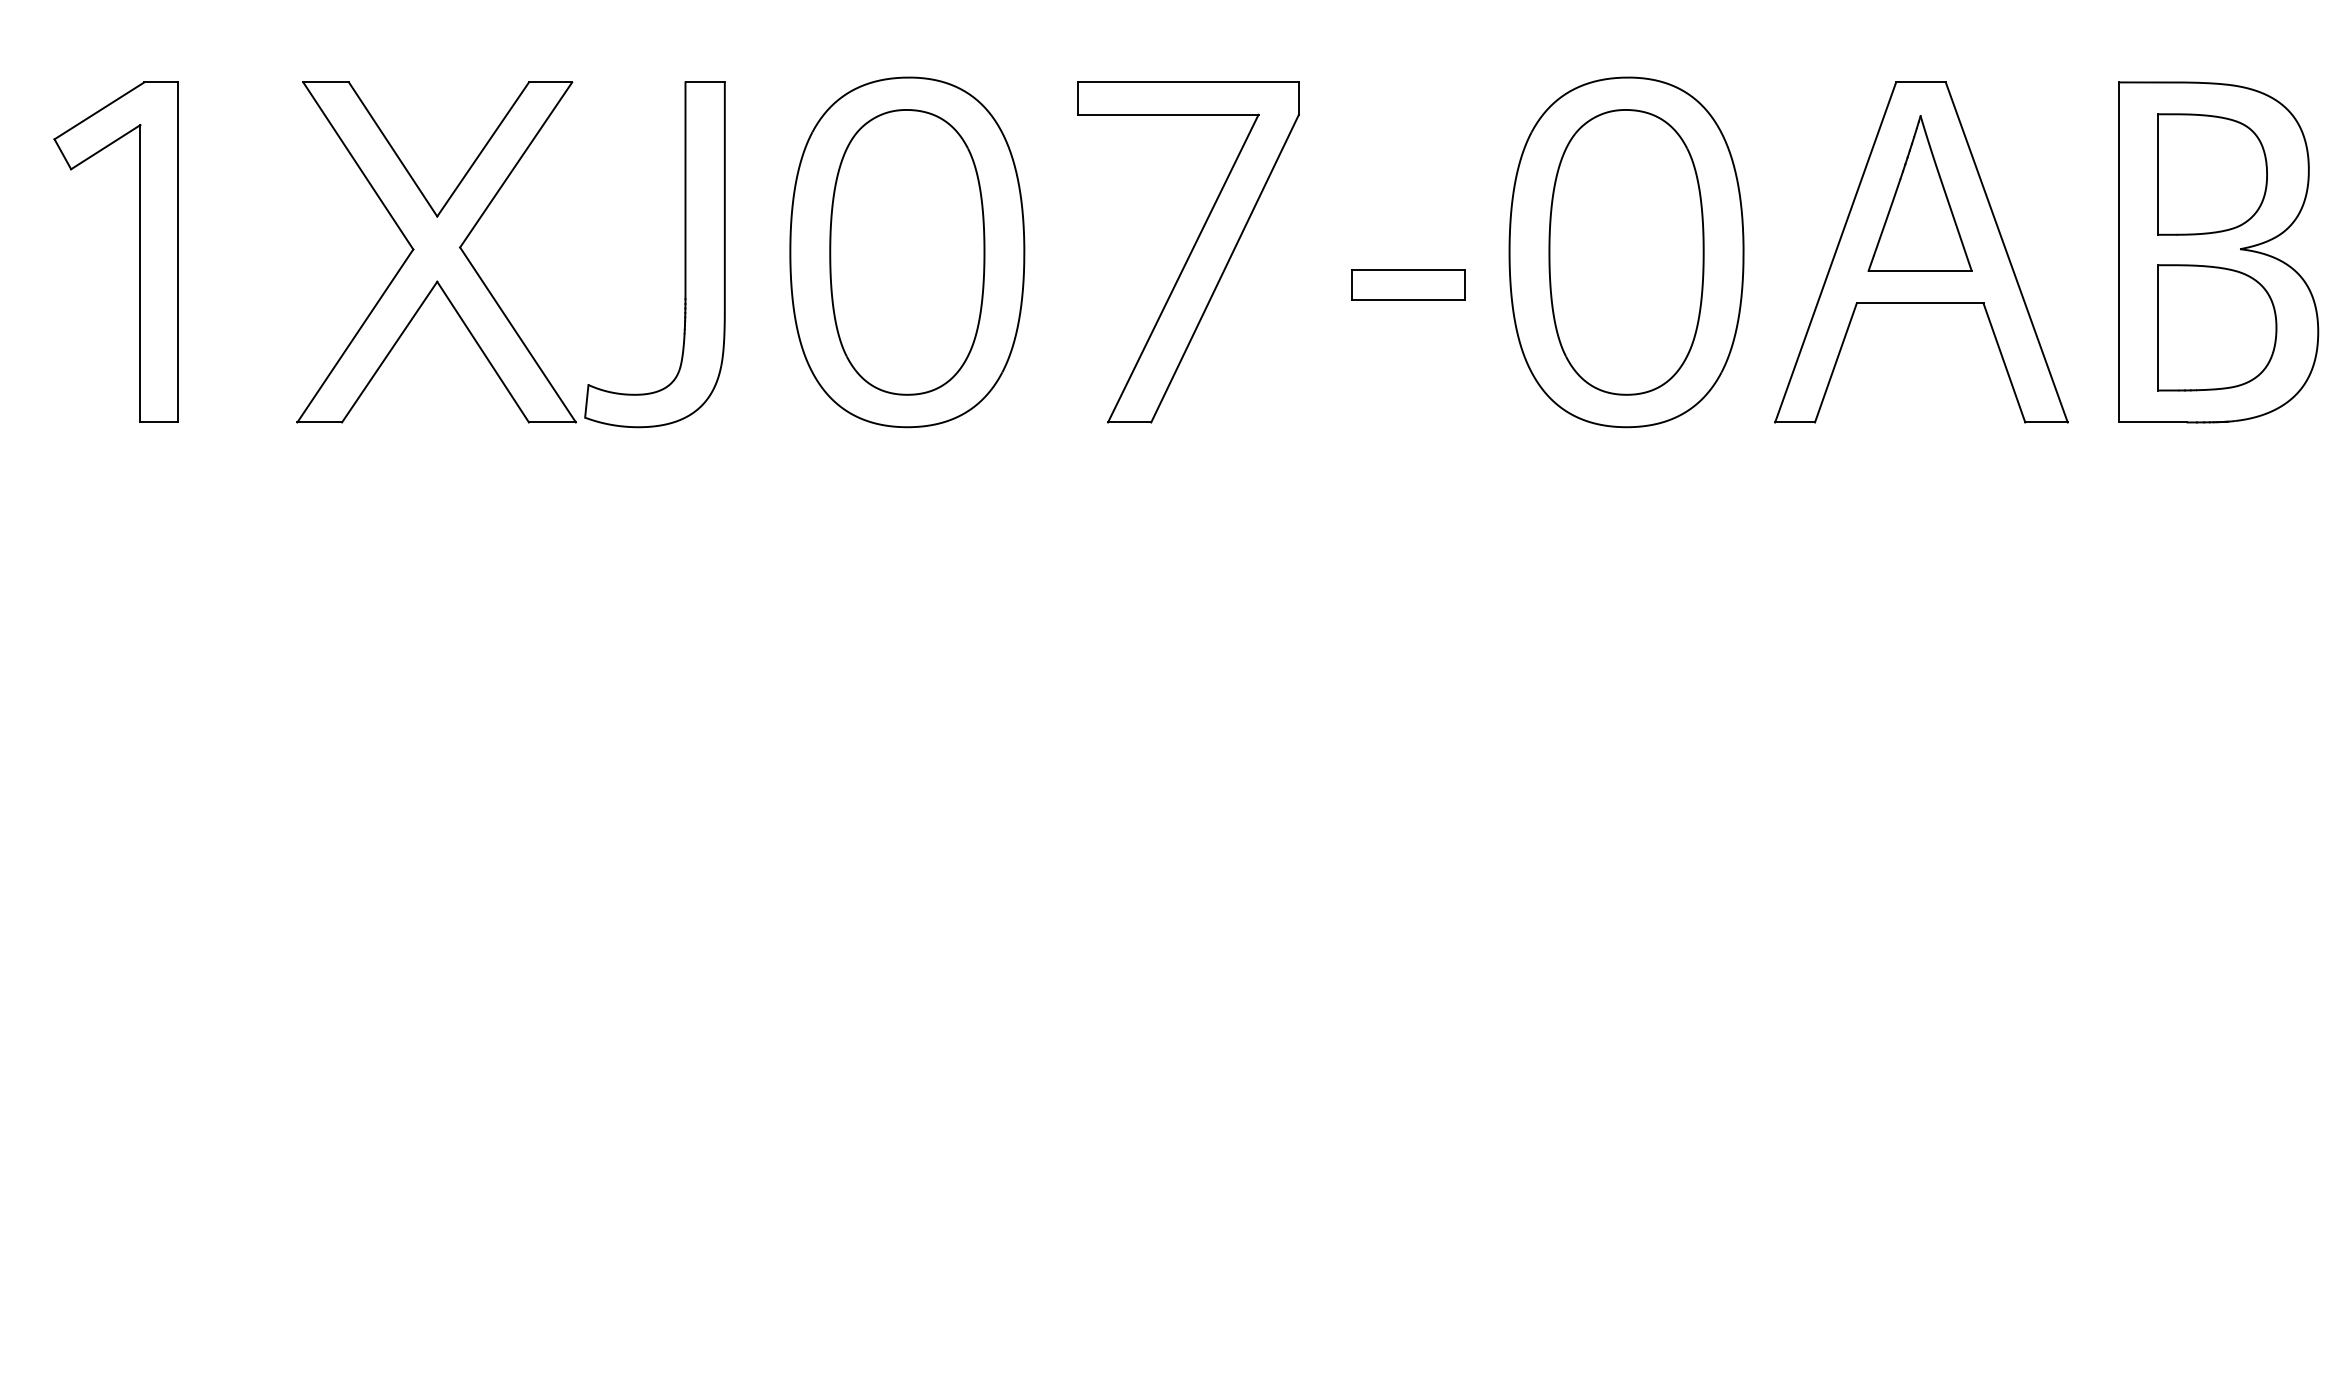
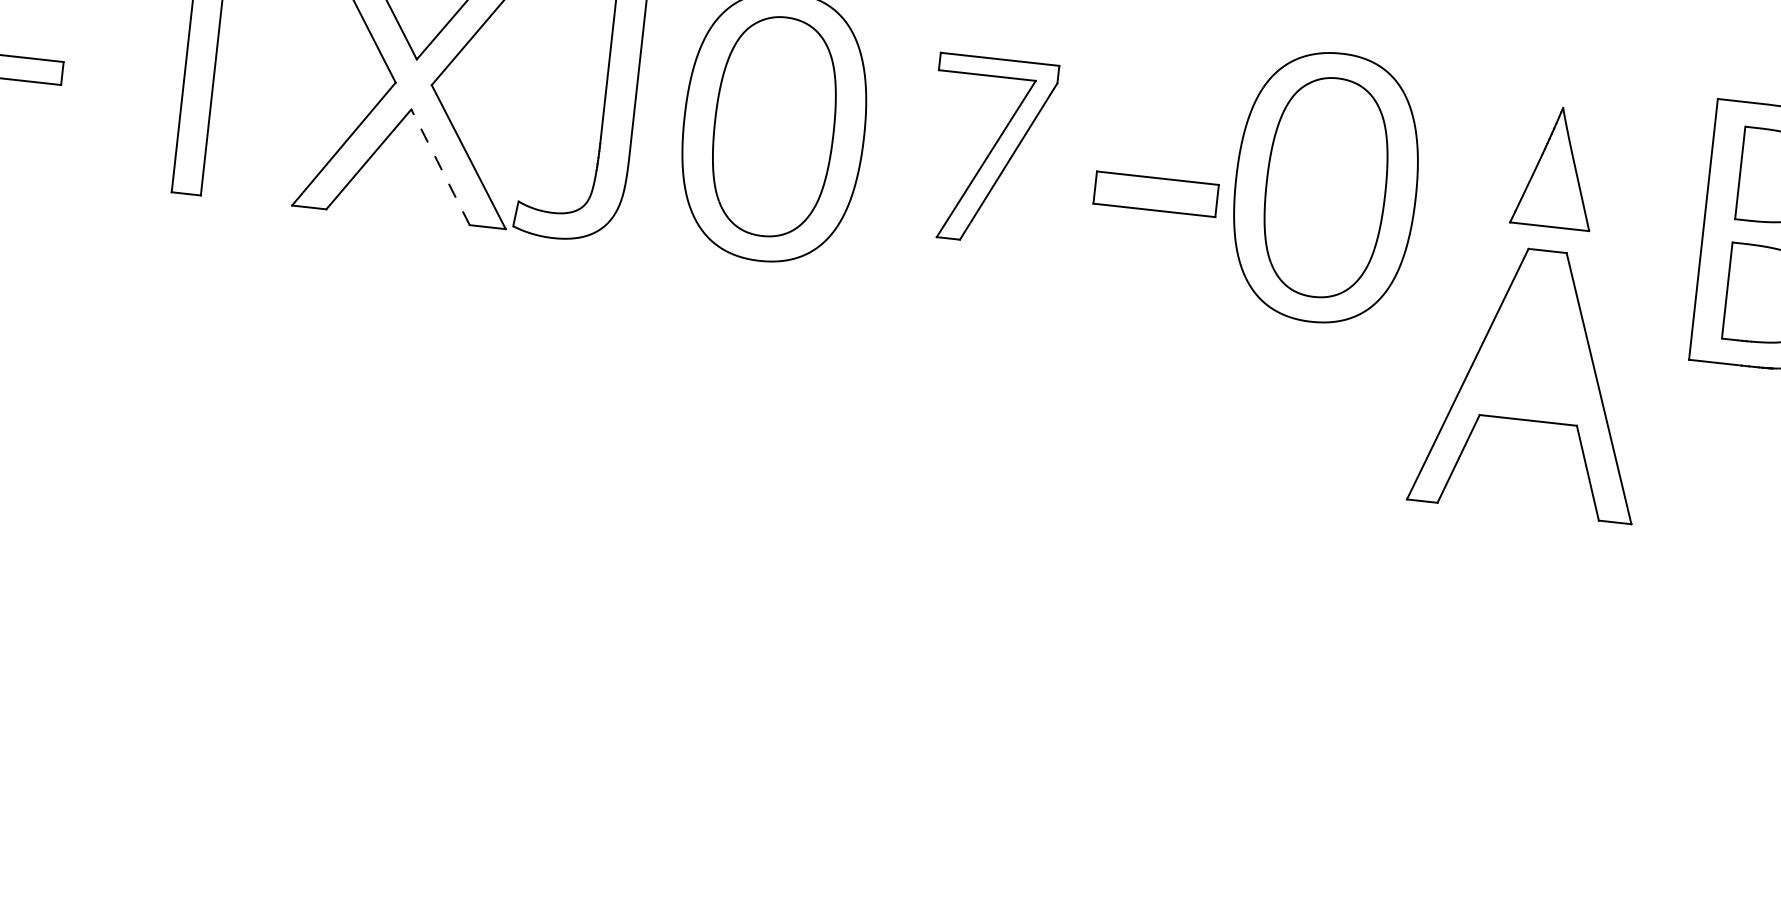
part: (1188, 252) -> (990, 150), size x0.7
part: (1921, 252) -> (1533, 381), moved
part: (1408, 284) -> (1156, 193), size x1.4
line: (483, 352) -> (440, 167), solid -> dashed

